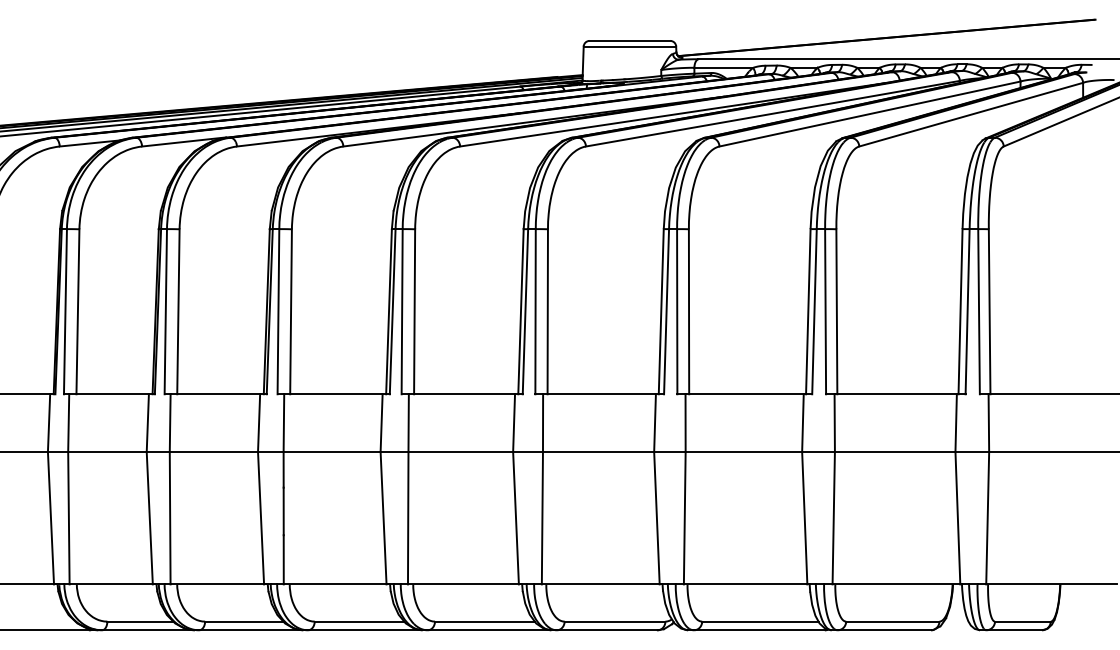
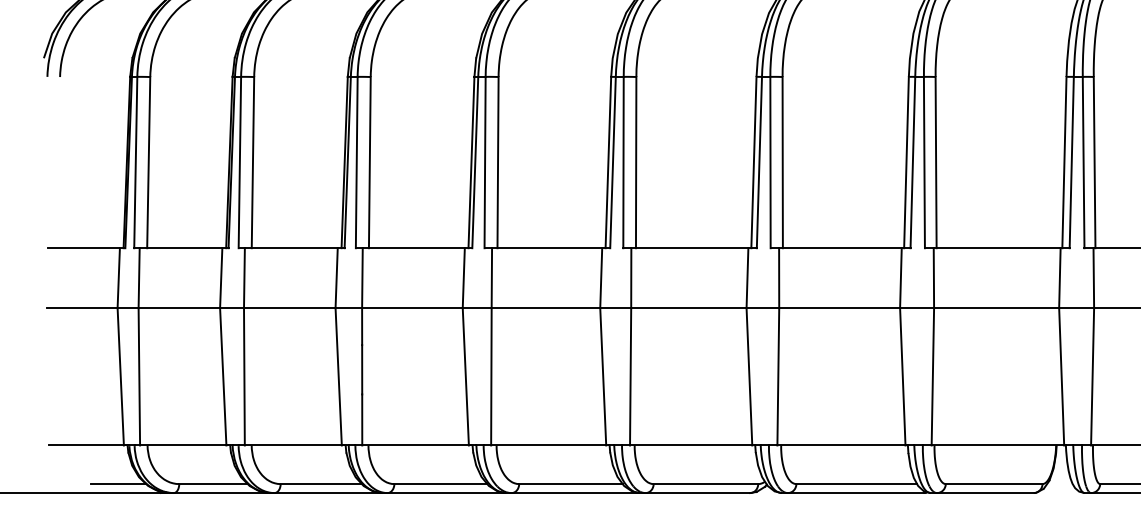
line: (48, 621) -> (118, 483), added

